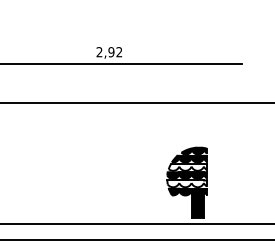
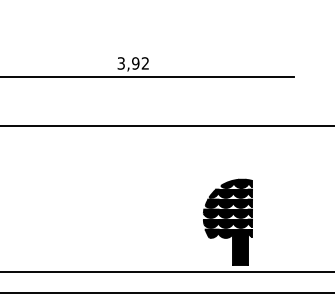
text: (98, 52) -> (120, 63), 2,92 -> 3,92
fill: (187, 167) -> (228, 203), added
fill: (186, 183) -> (227, 223), added

